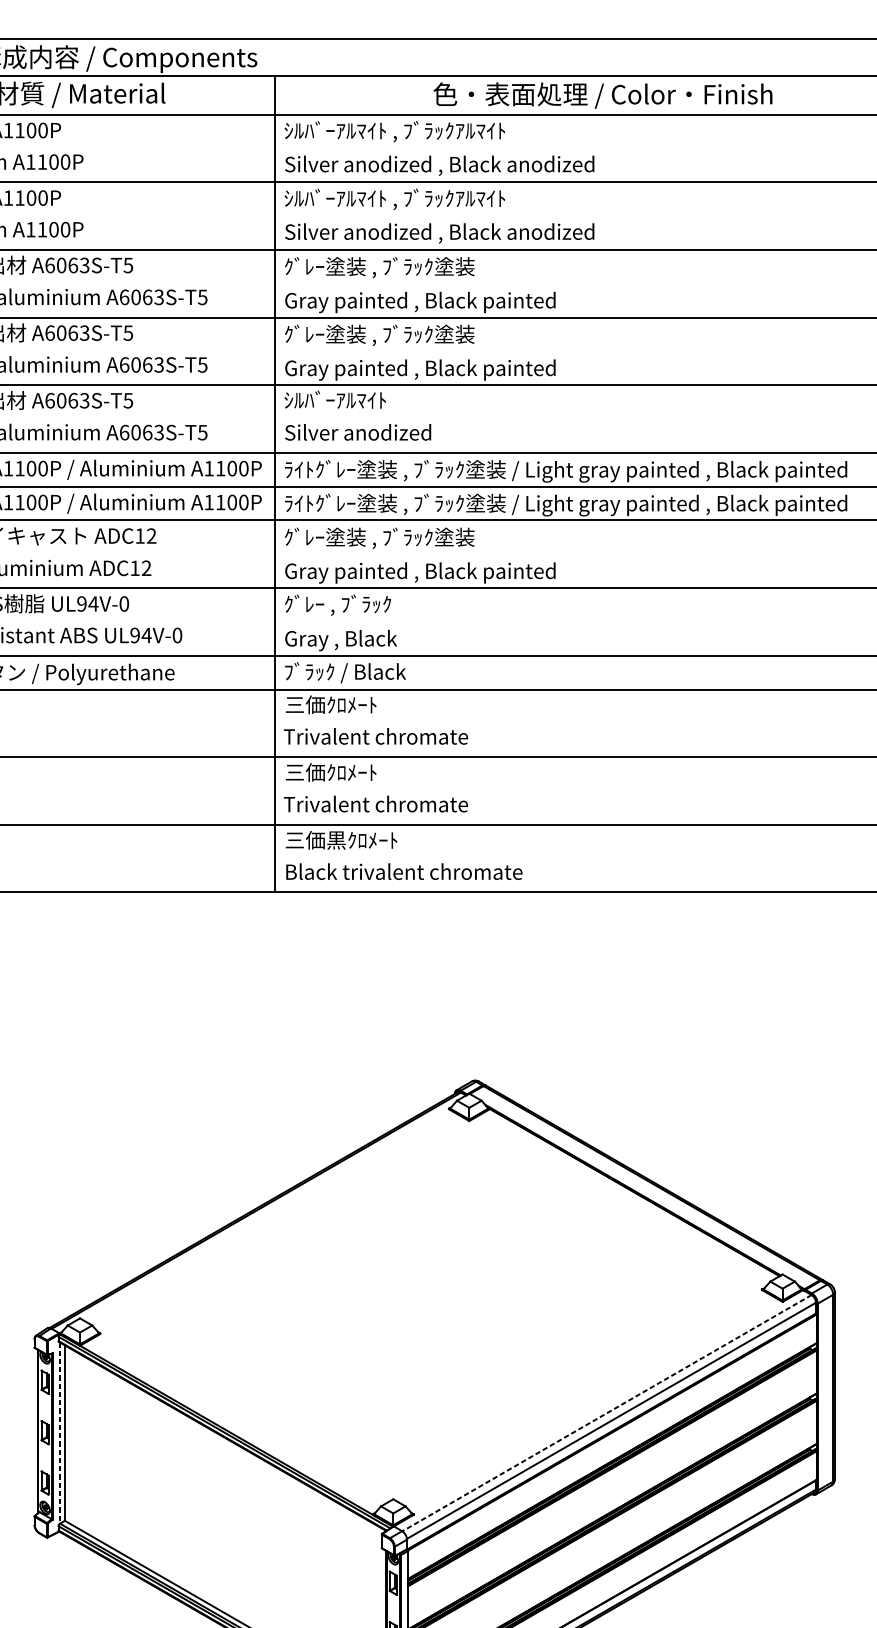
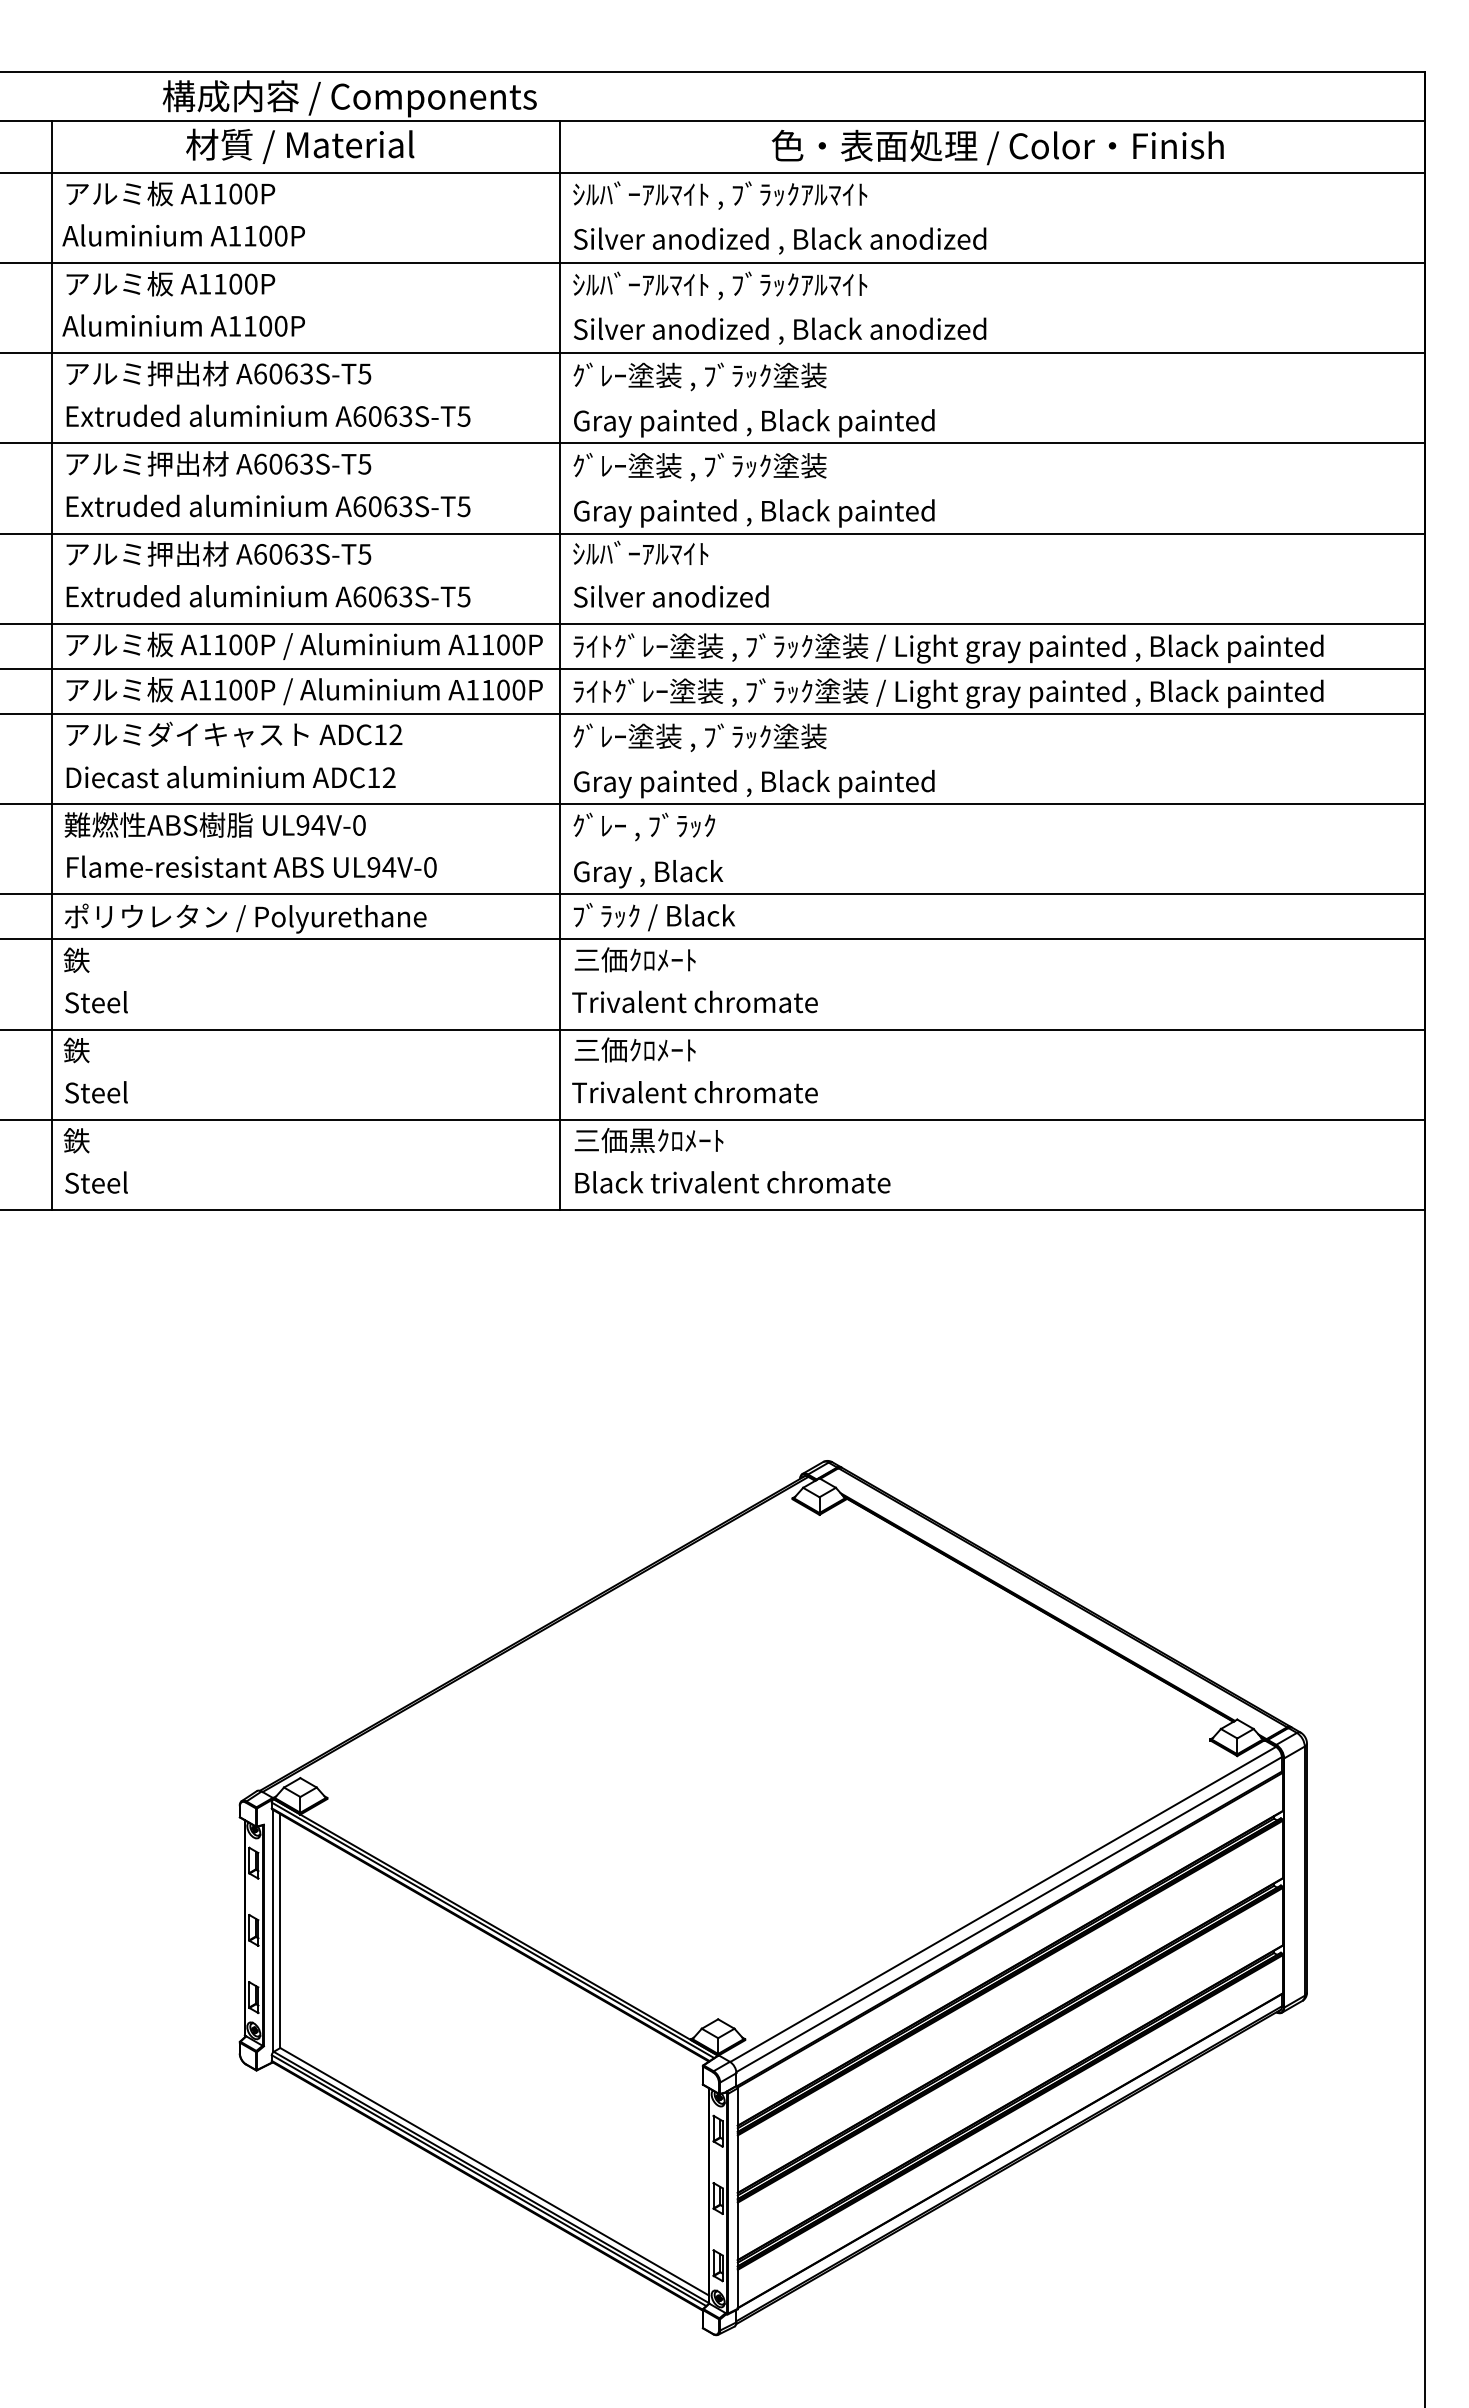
line: (606, 1413) -> (1002, 1904), dashed -> solid
line: (59, 1433) -> (273, 1931), dashed -> solid

